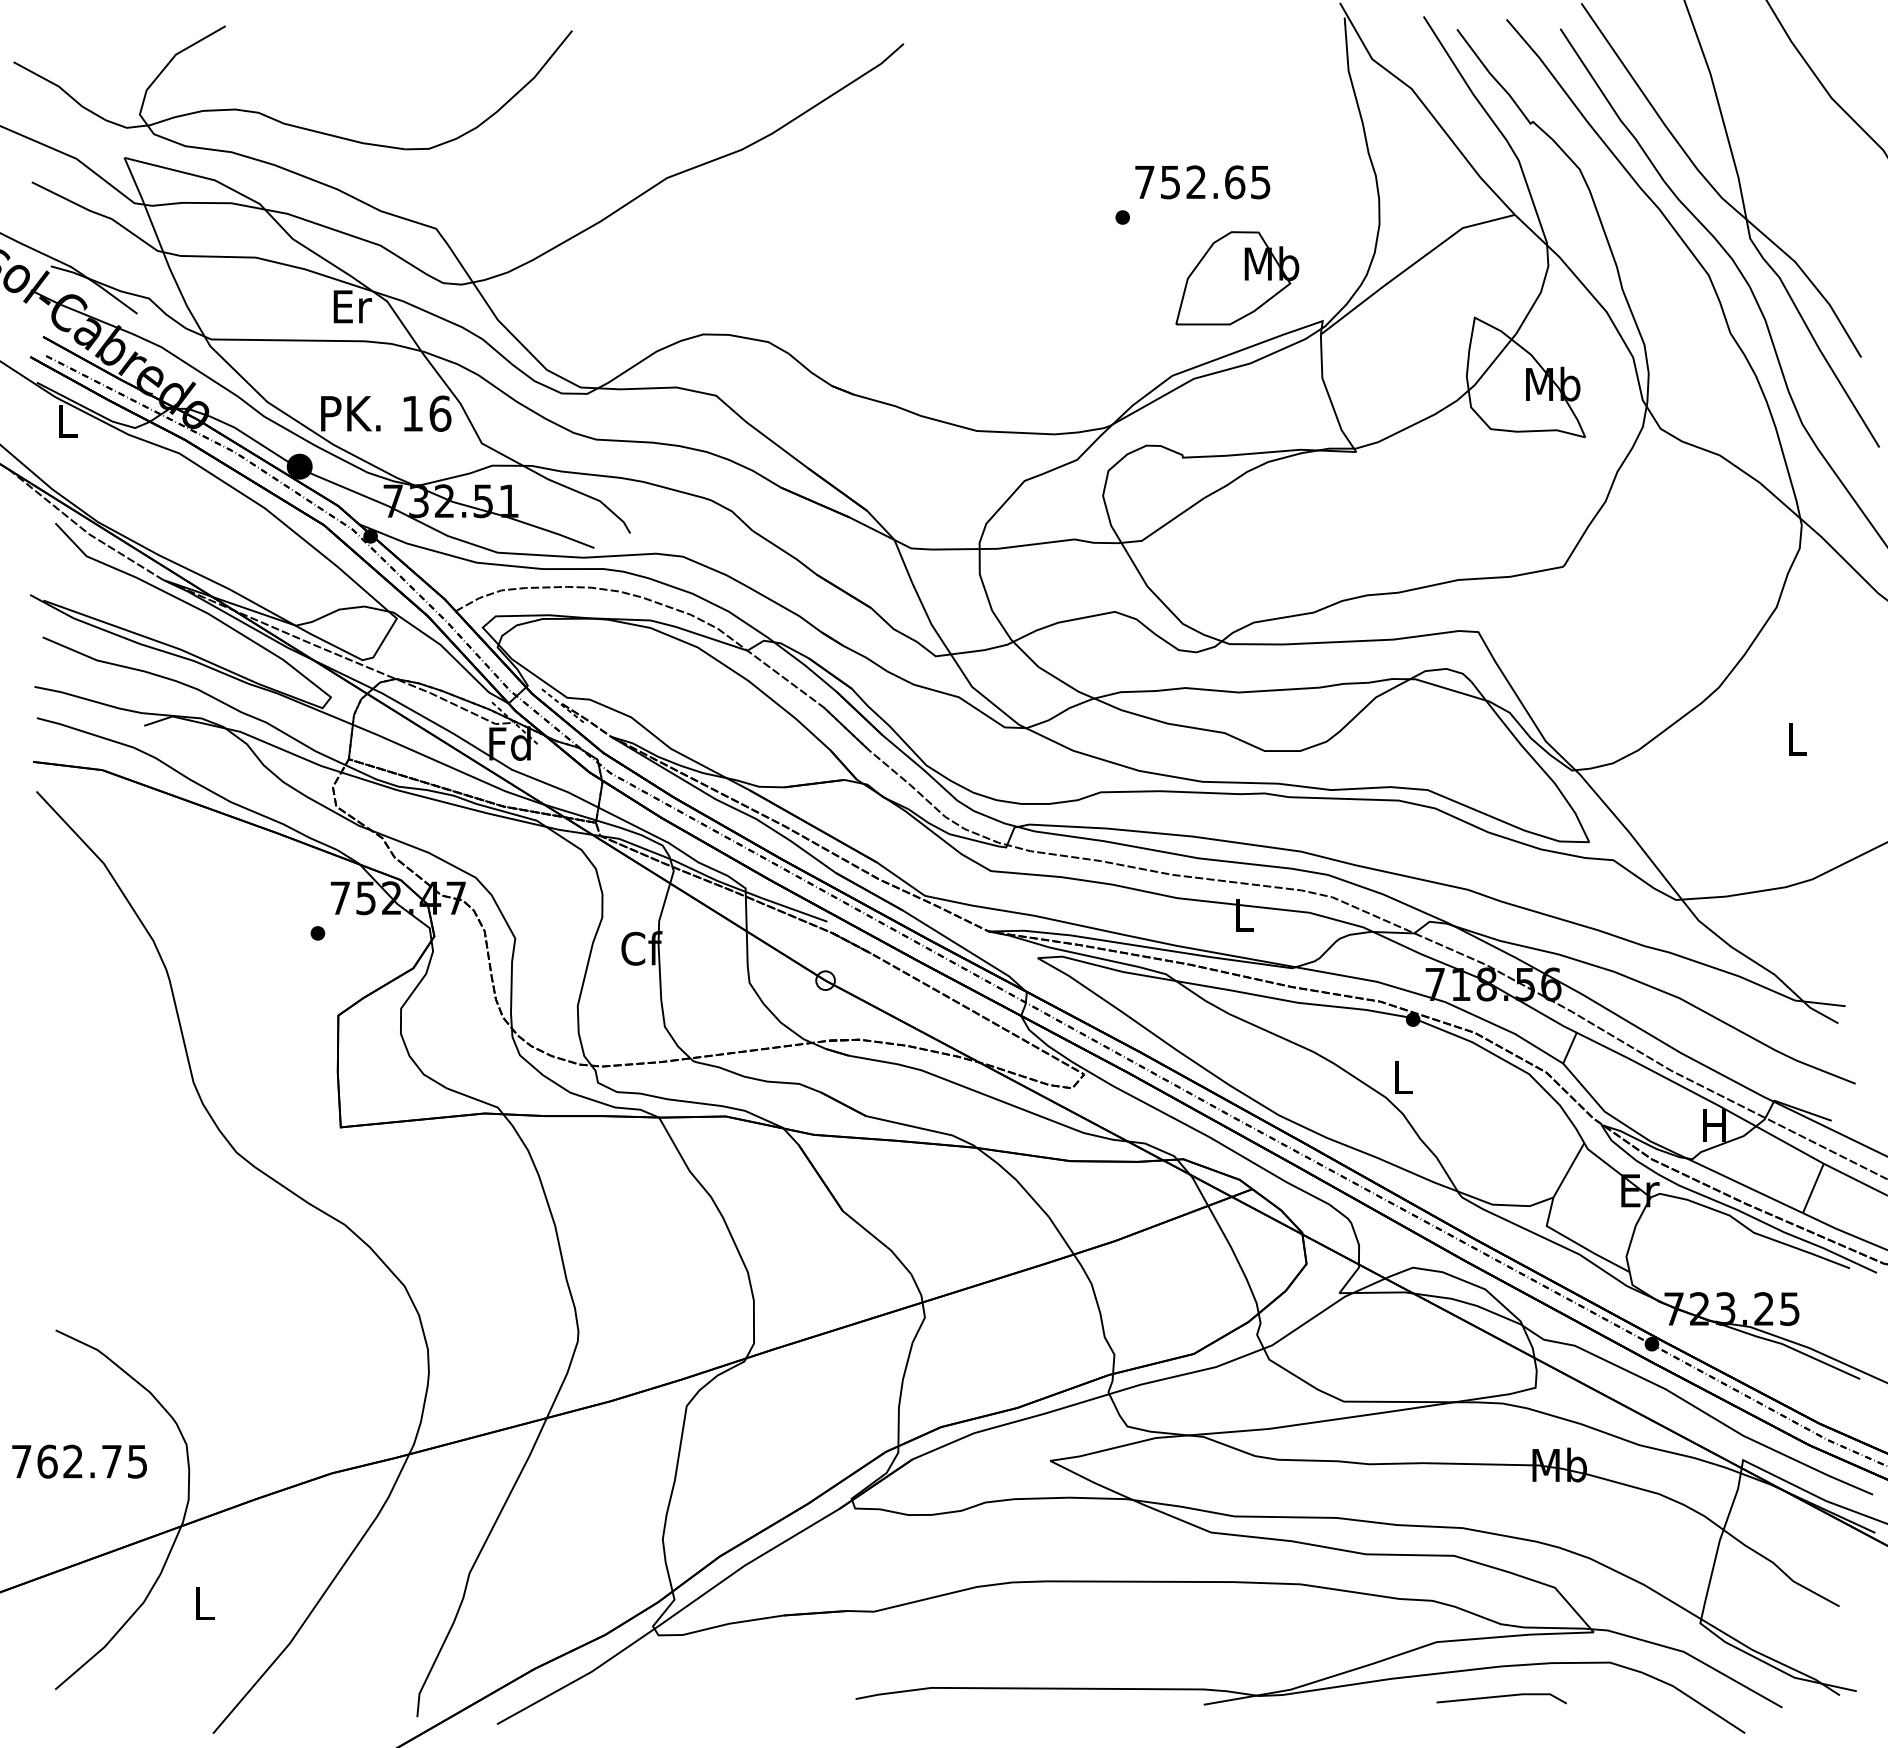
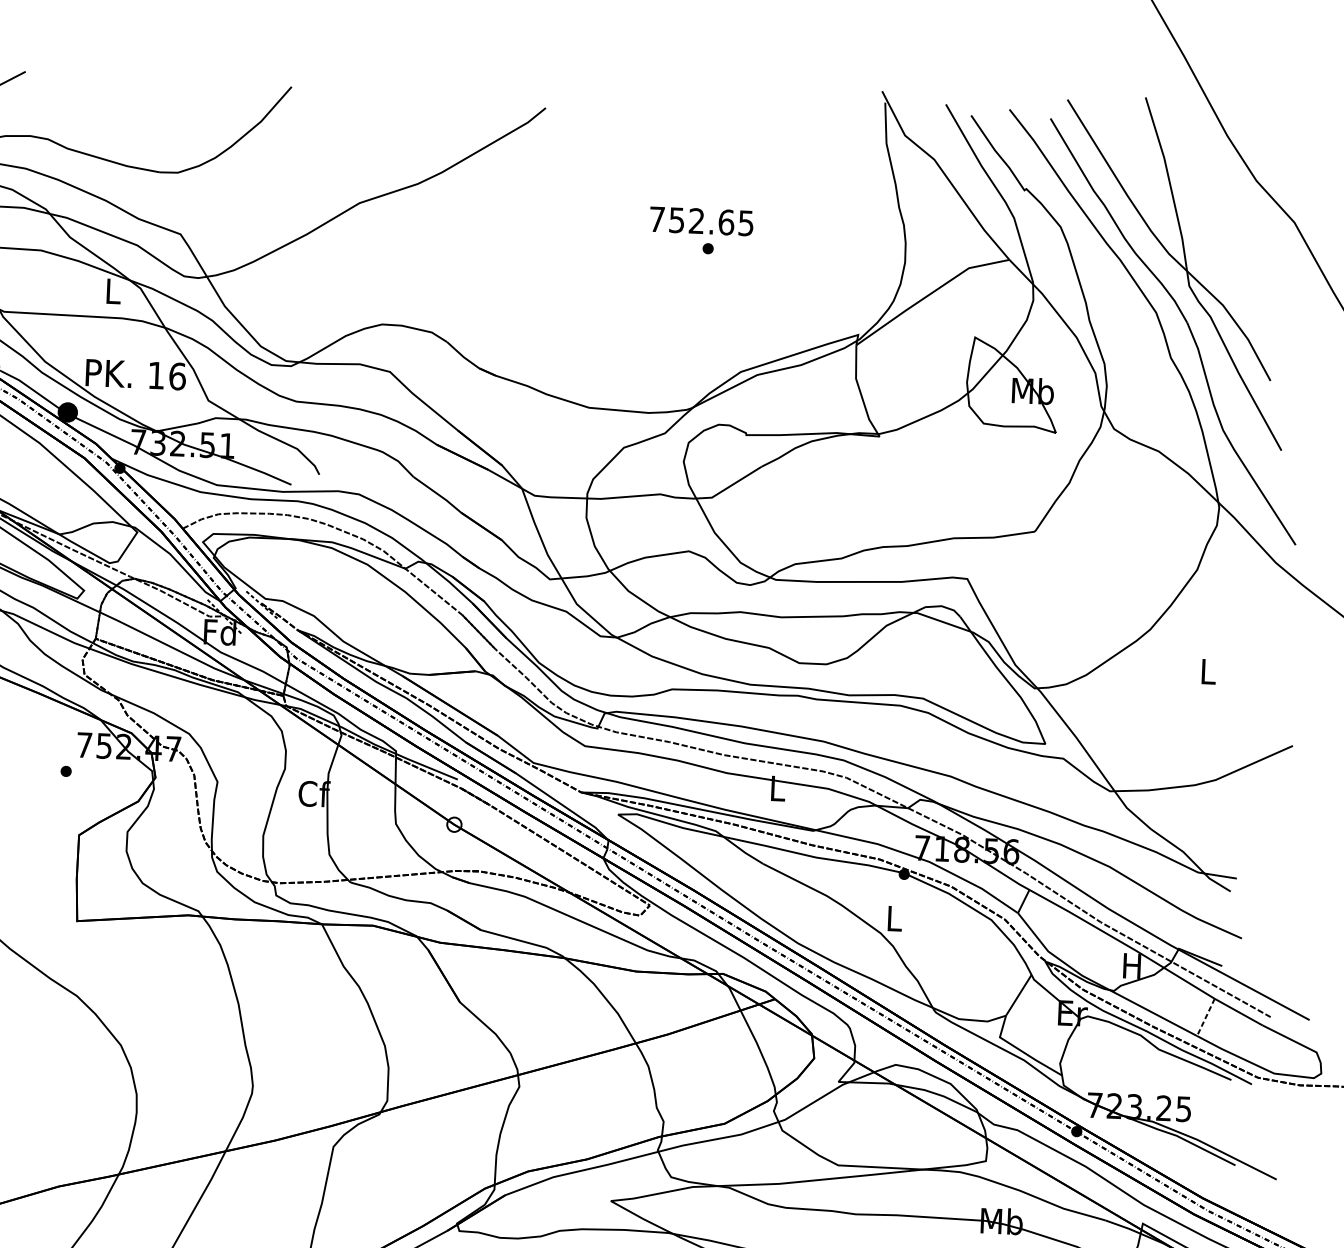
text: (1202, 182) -> (701, 221), moved
part: (1237, 278) -> (794, 299), removed
text: (352, 306) -> (113, 291), Er -> L
line: (1813, 1188) -> (1206, 1017), solid -> dashed

